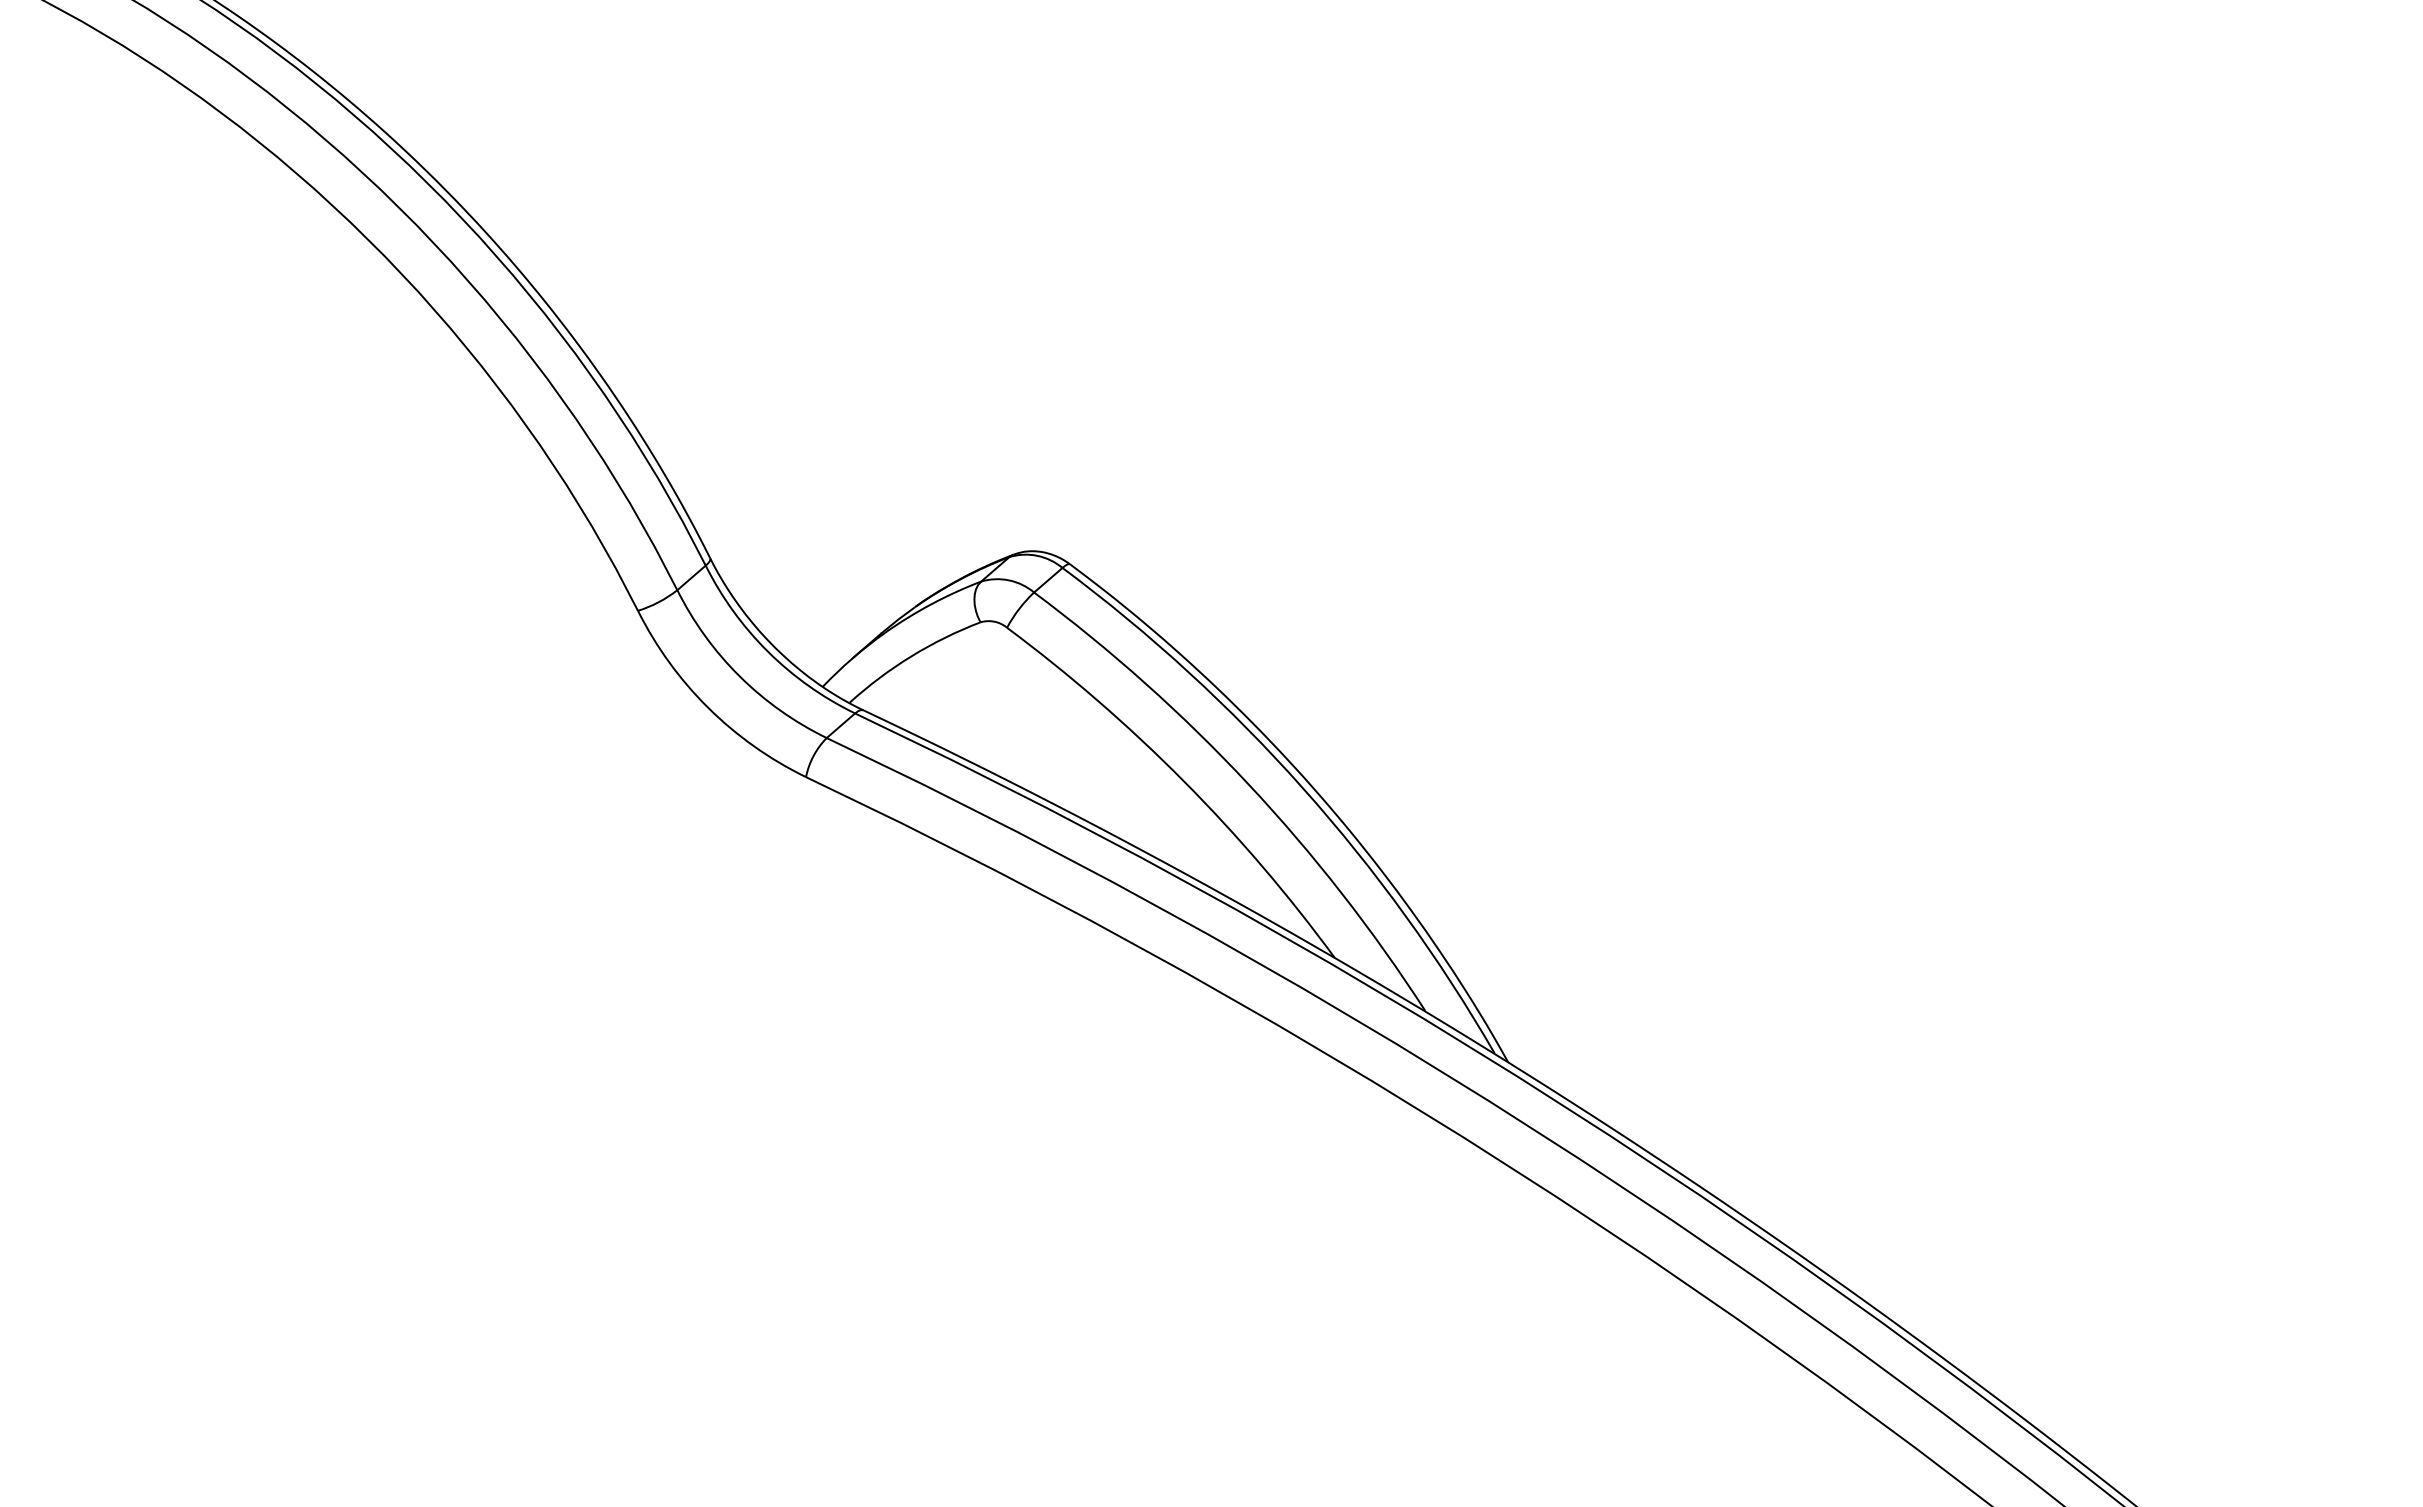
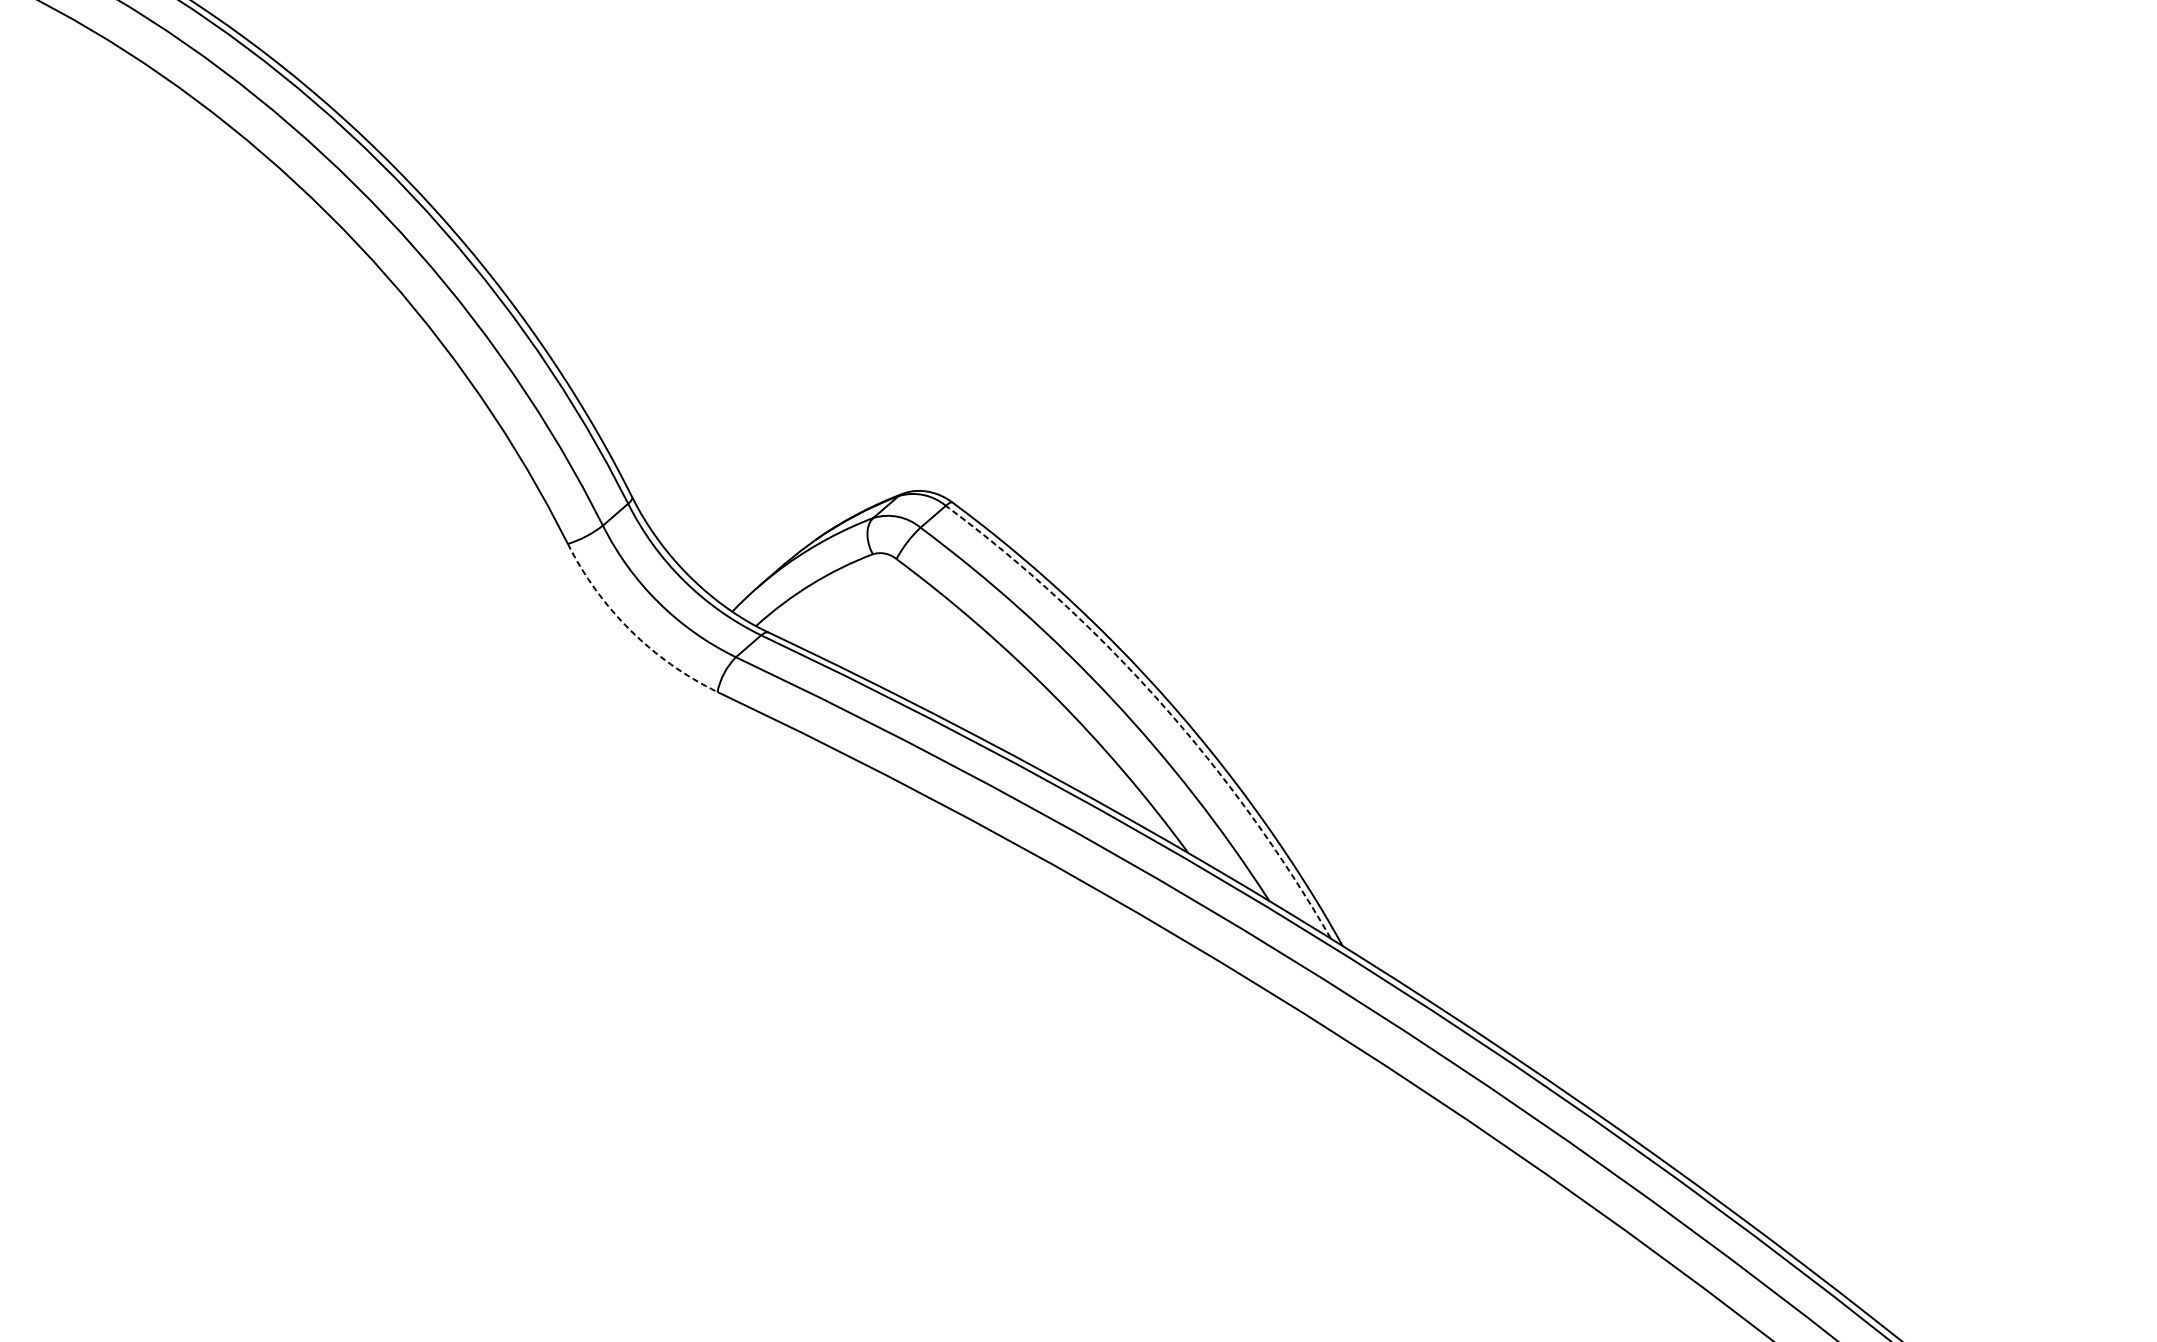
arc: (708, 707) -> (630, 630), solid -> dashed
arc: (1303, 788) -> (1160, 702), solid -> dashed

